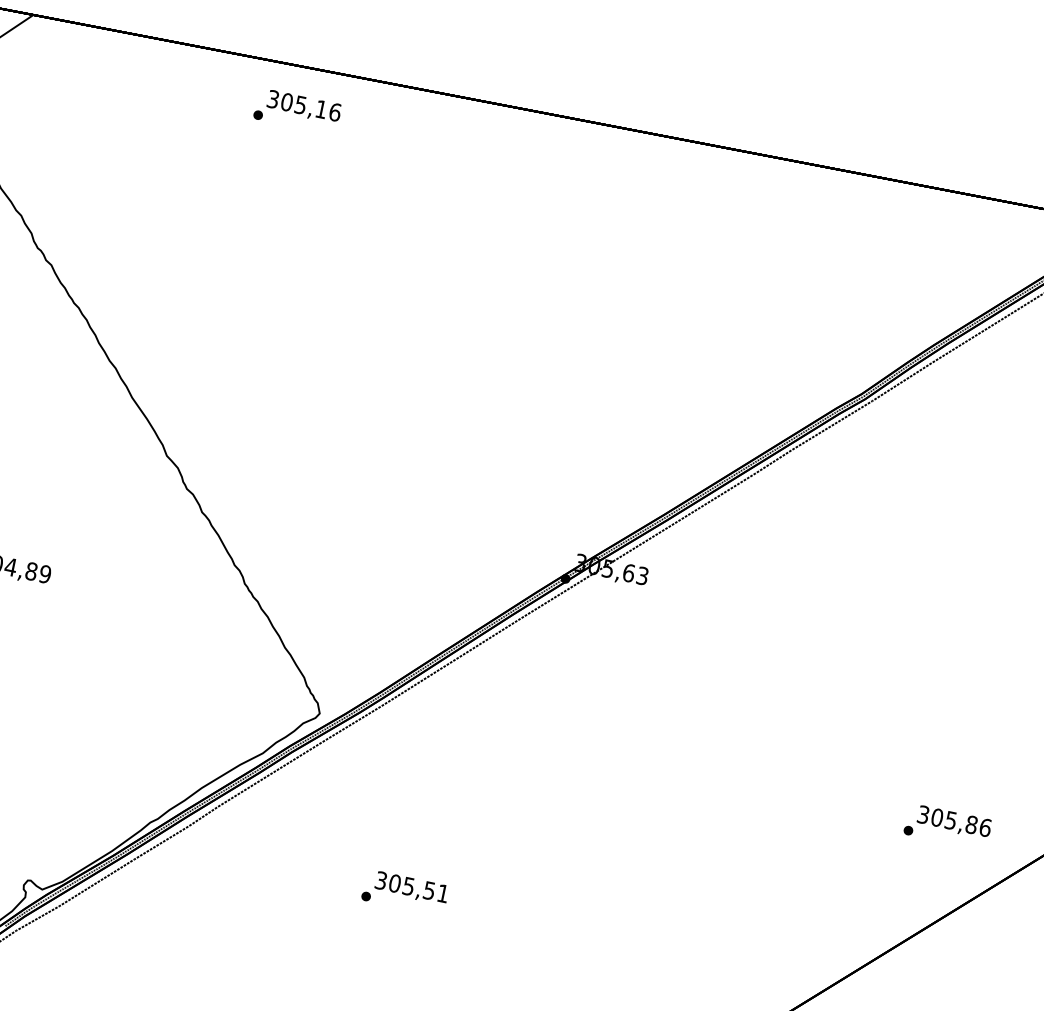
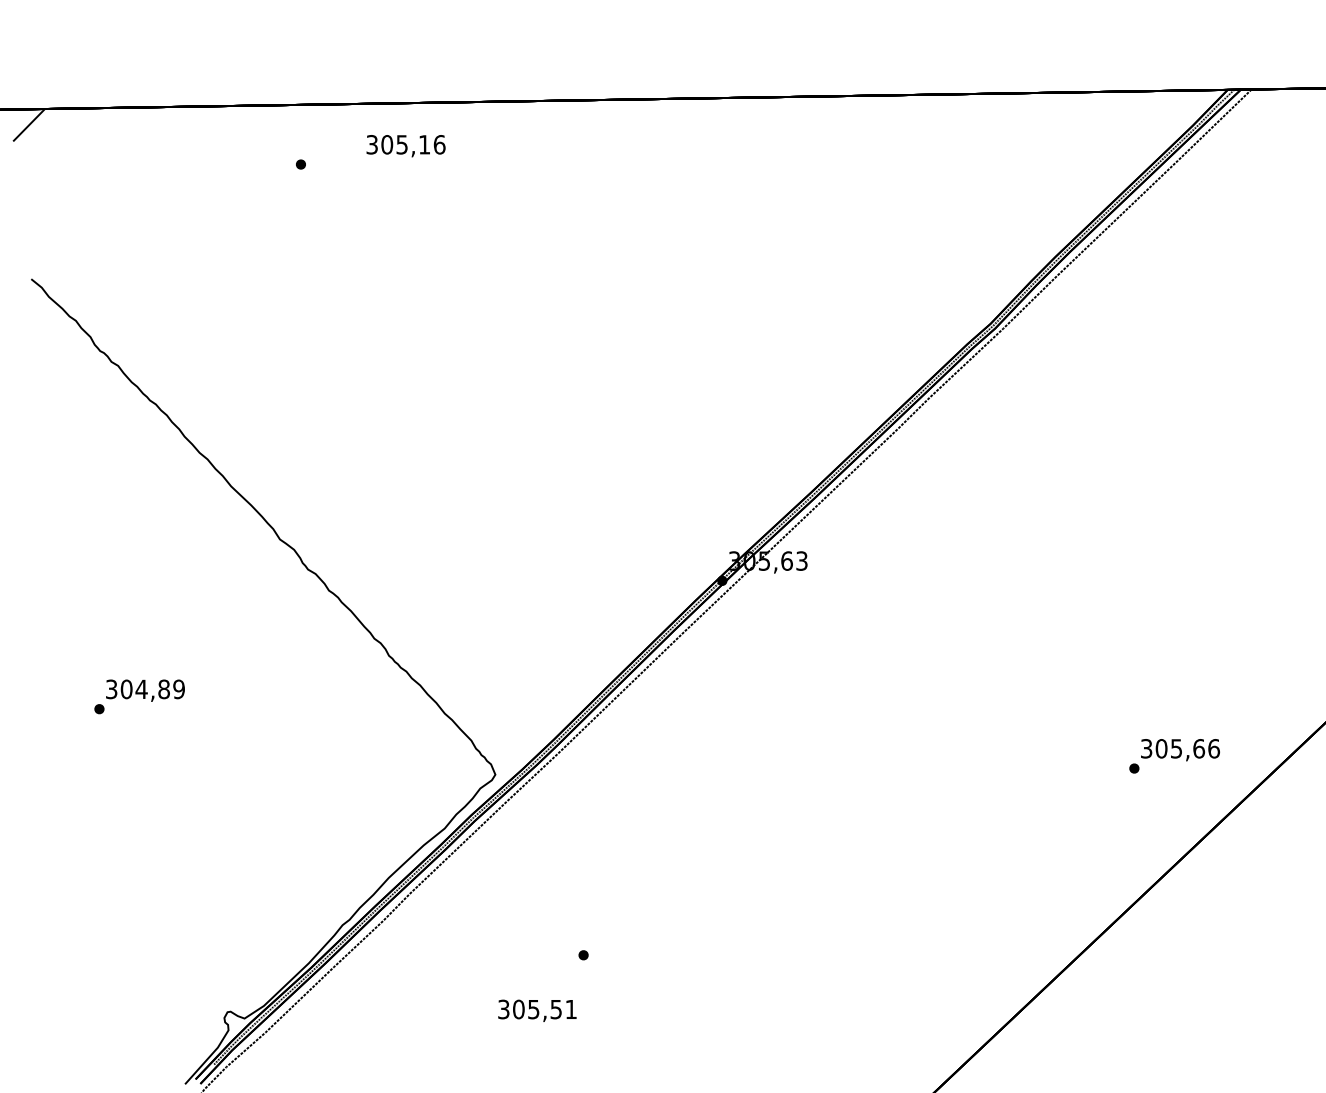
text: (303, 107) -> (405, 146), moved
text: (972, 824) -> (1199, 748), 305,86 -> 305,66
text: (411, 888) -> (537, 1010), moved

